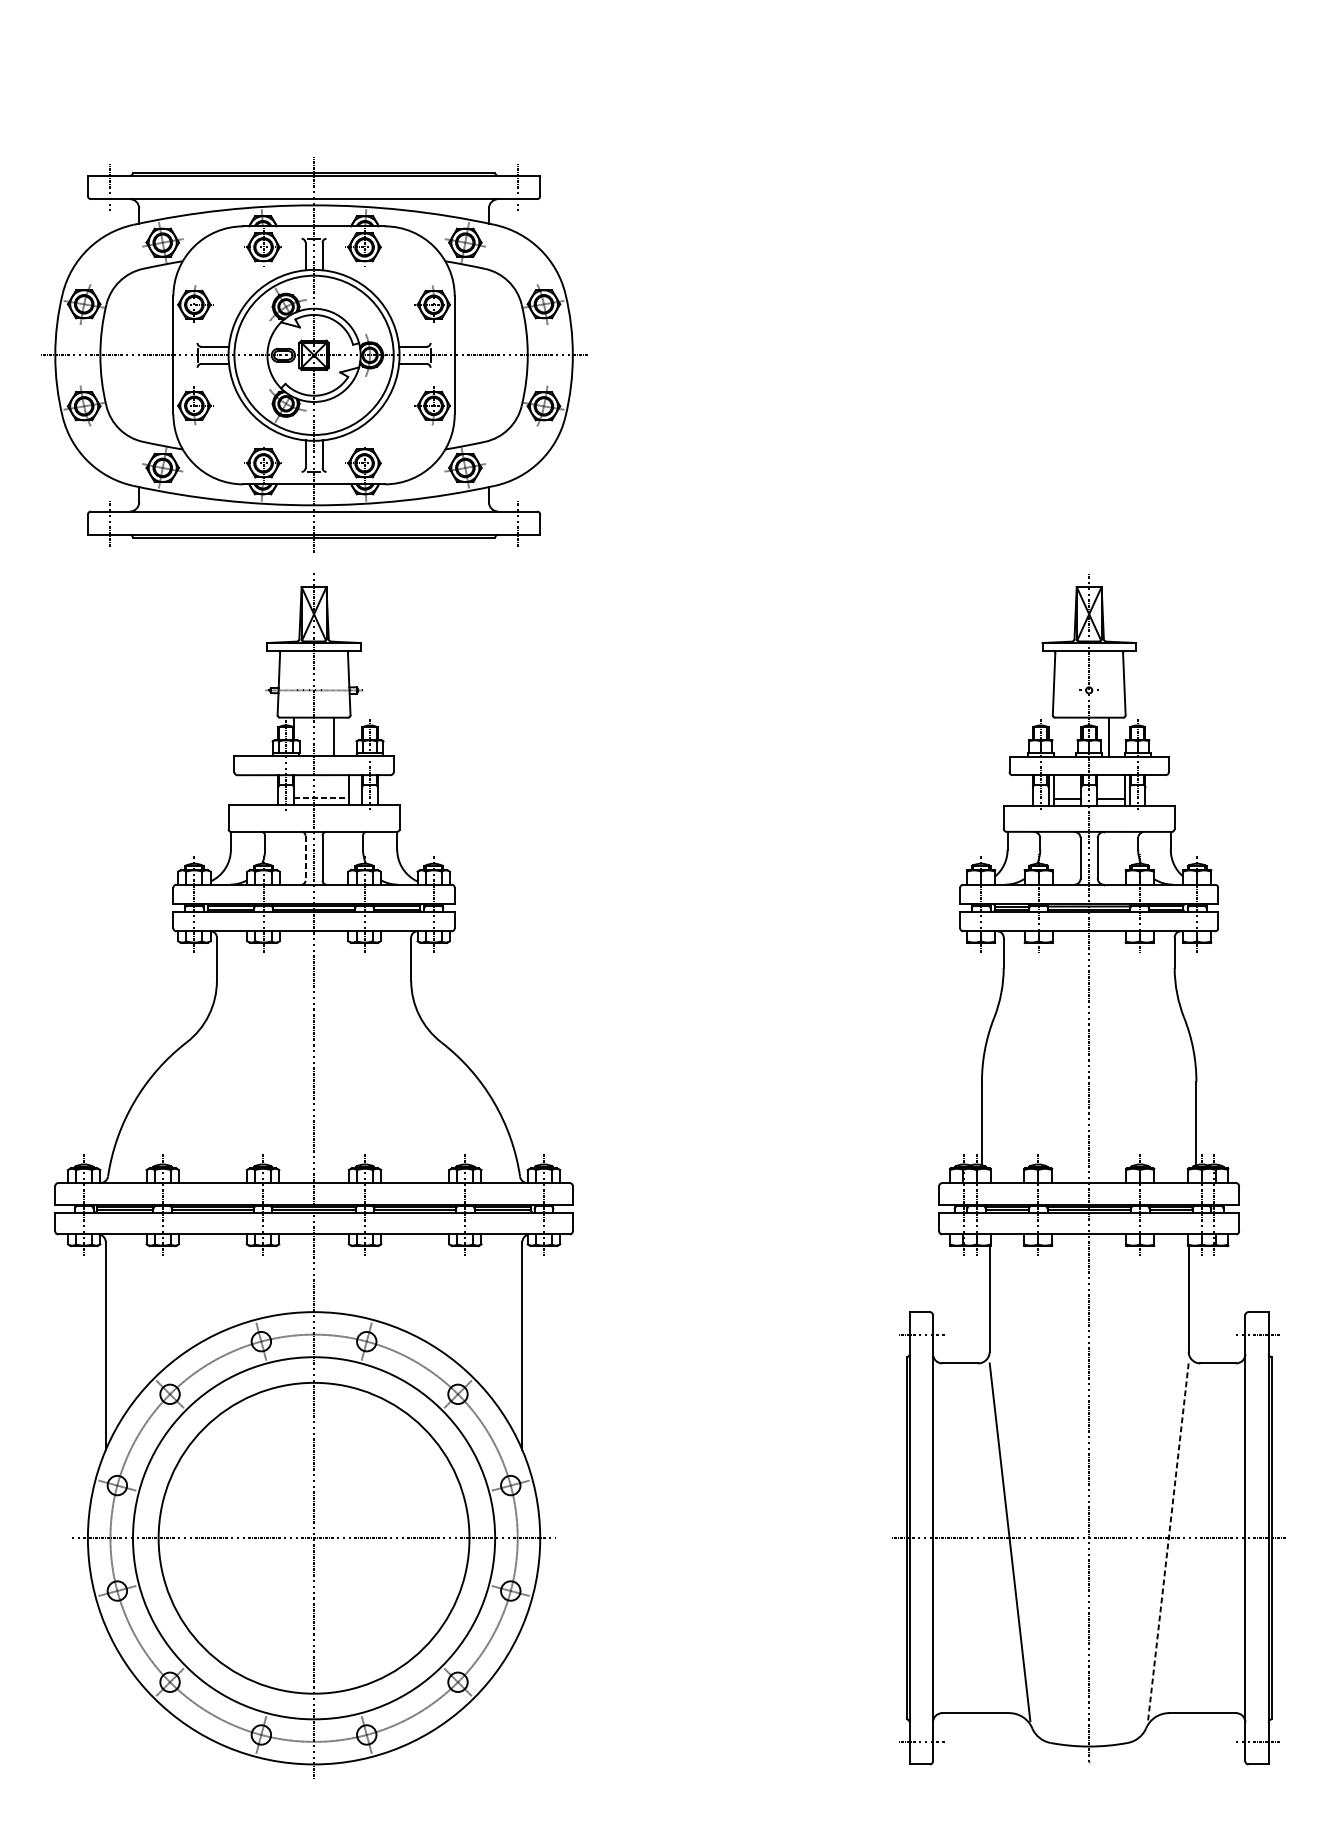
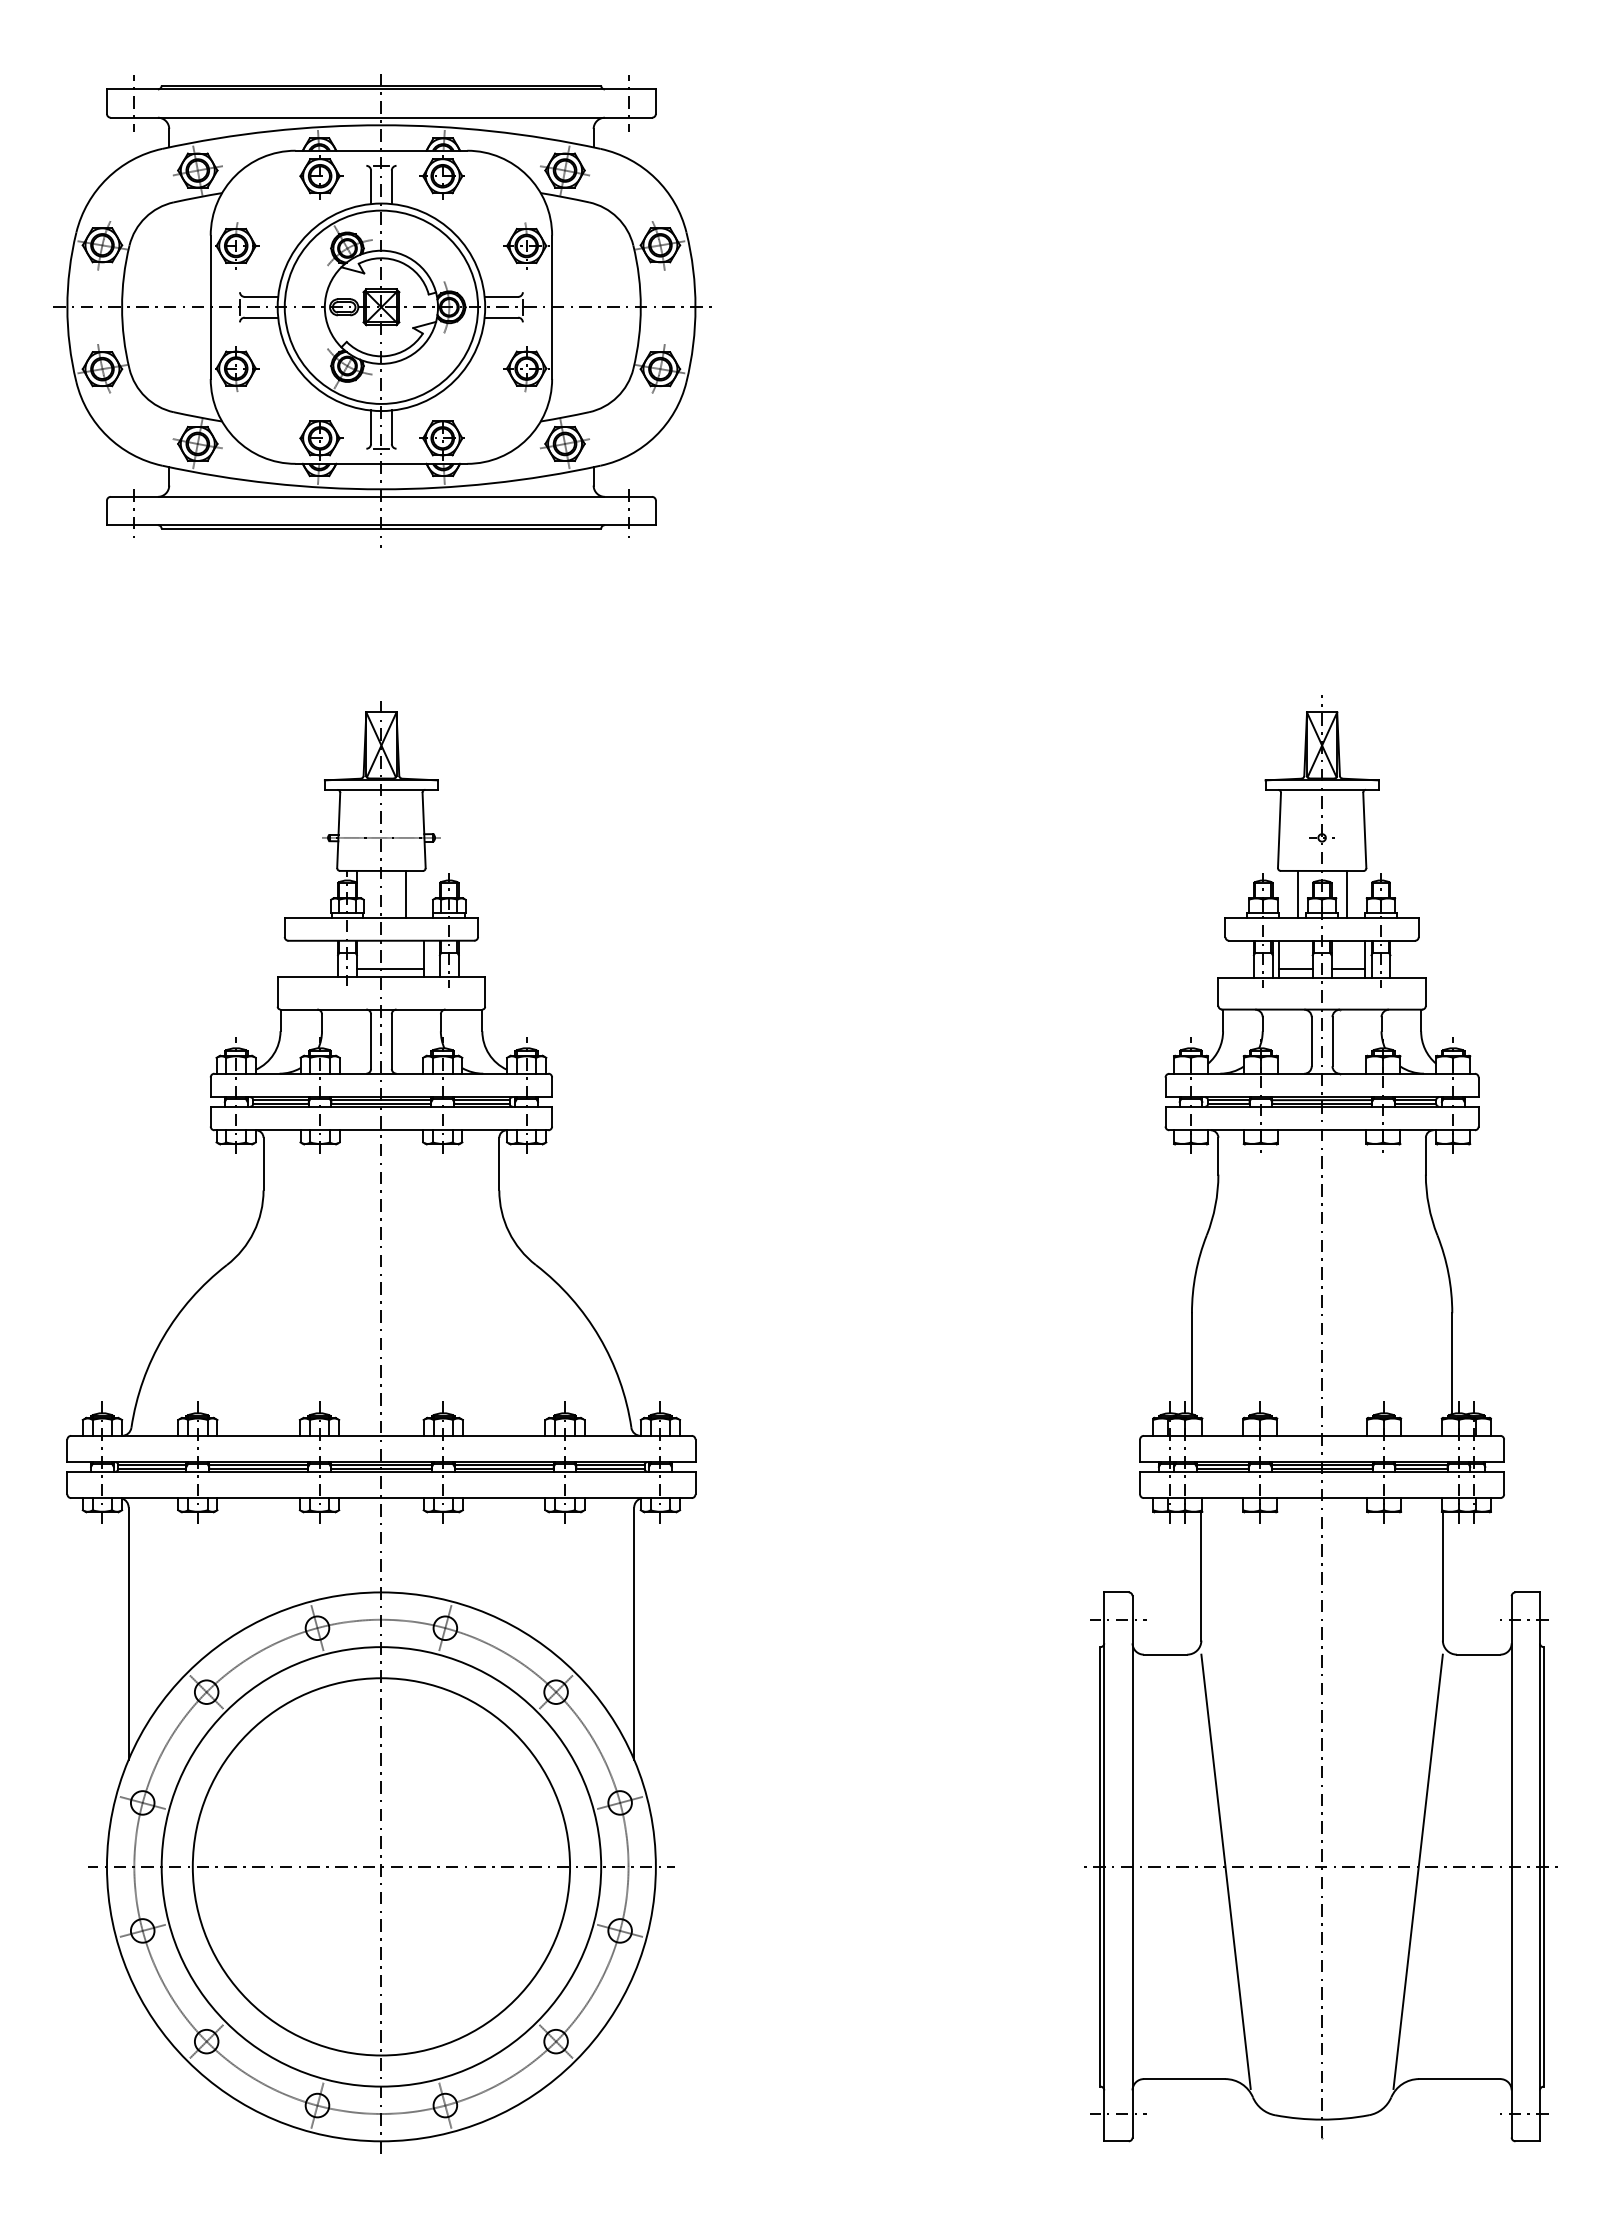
part: (314, 358) -> (382, 310), moved
line: (1068, 737) -> (1297, 894), added
line: (321, 798) -> (390, 969), dashed -> solid
line: (305, 858) -> (371, 1042), dashed -> solid
line: (1168, 1542) -> (1418, 1871), dashed -> solid

